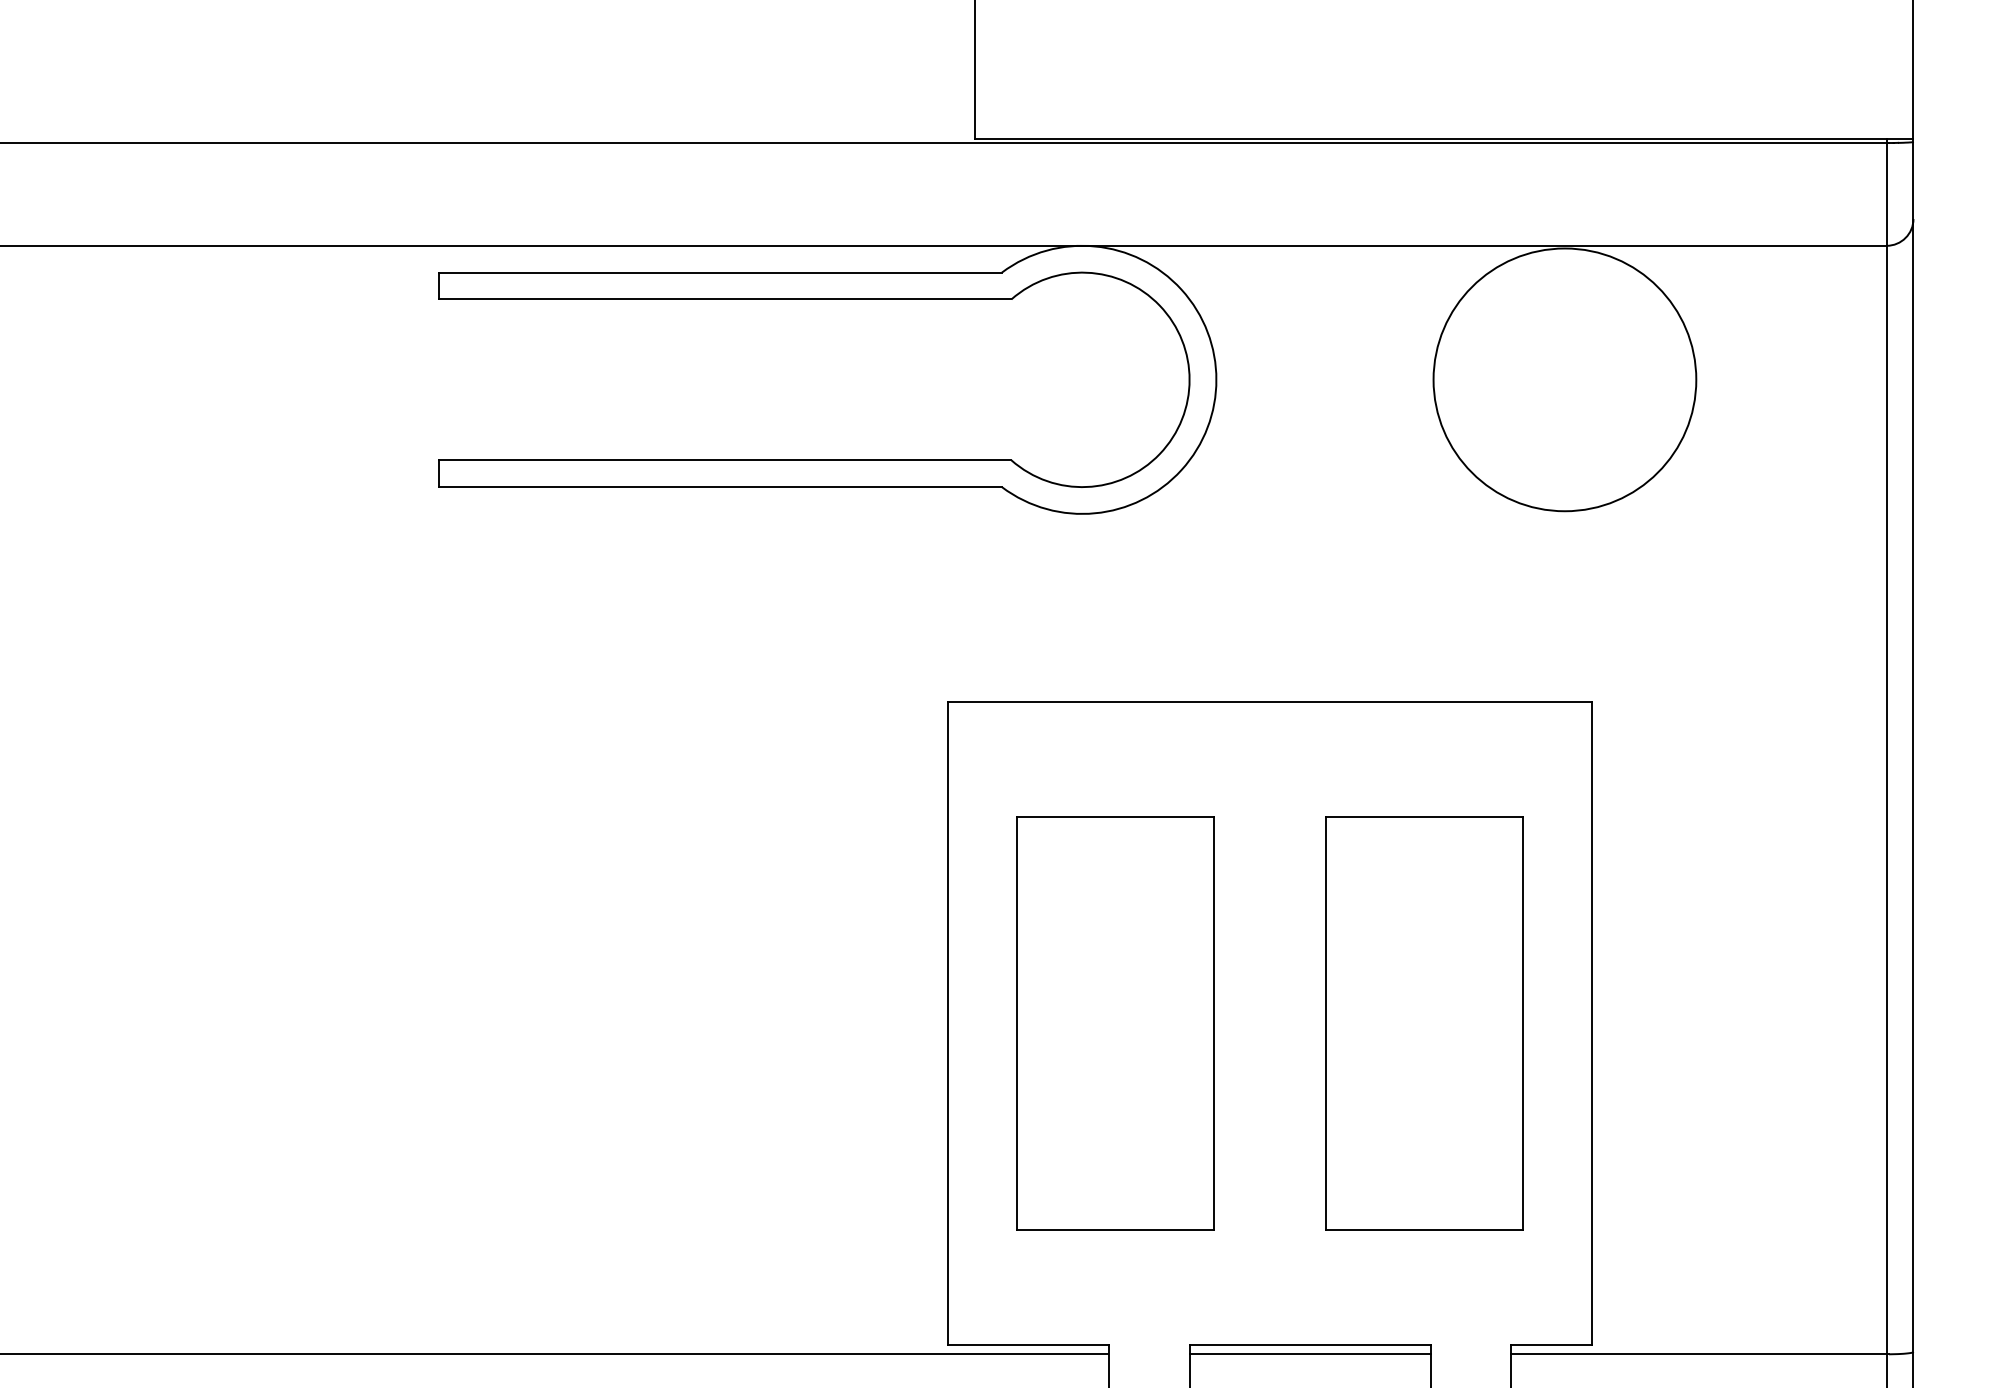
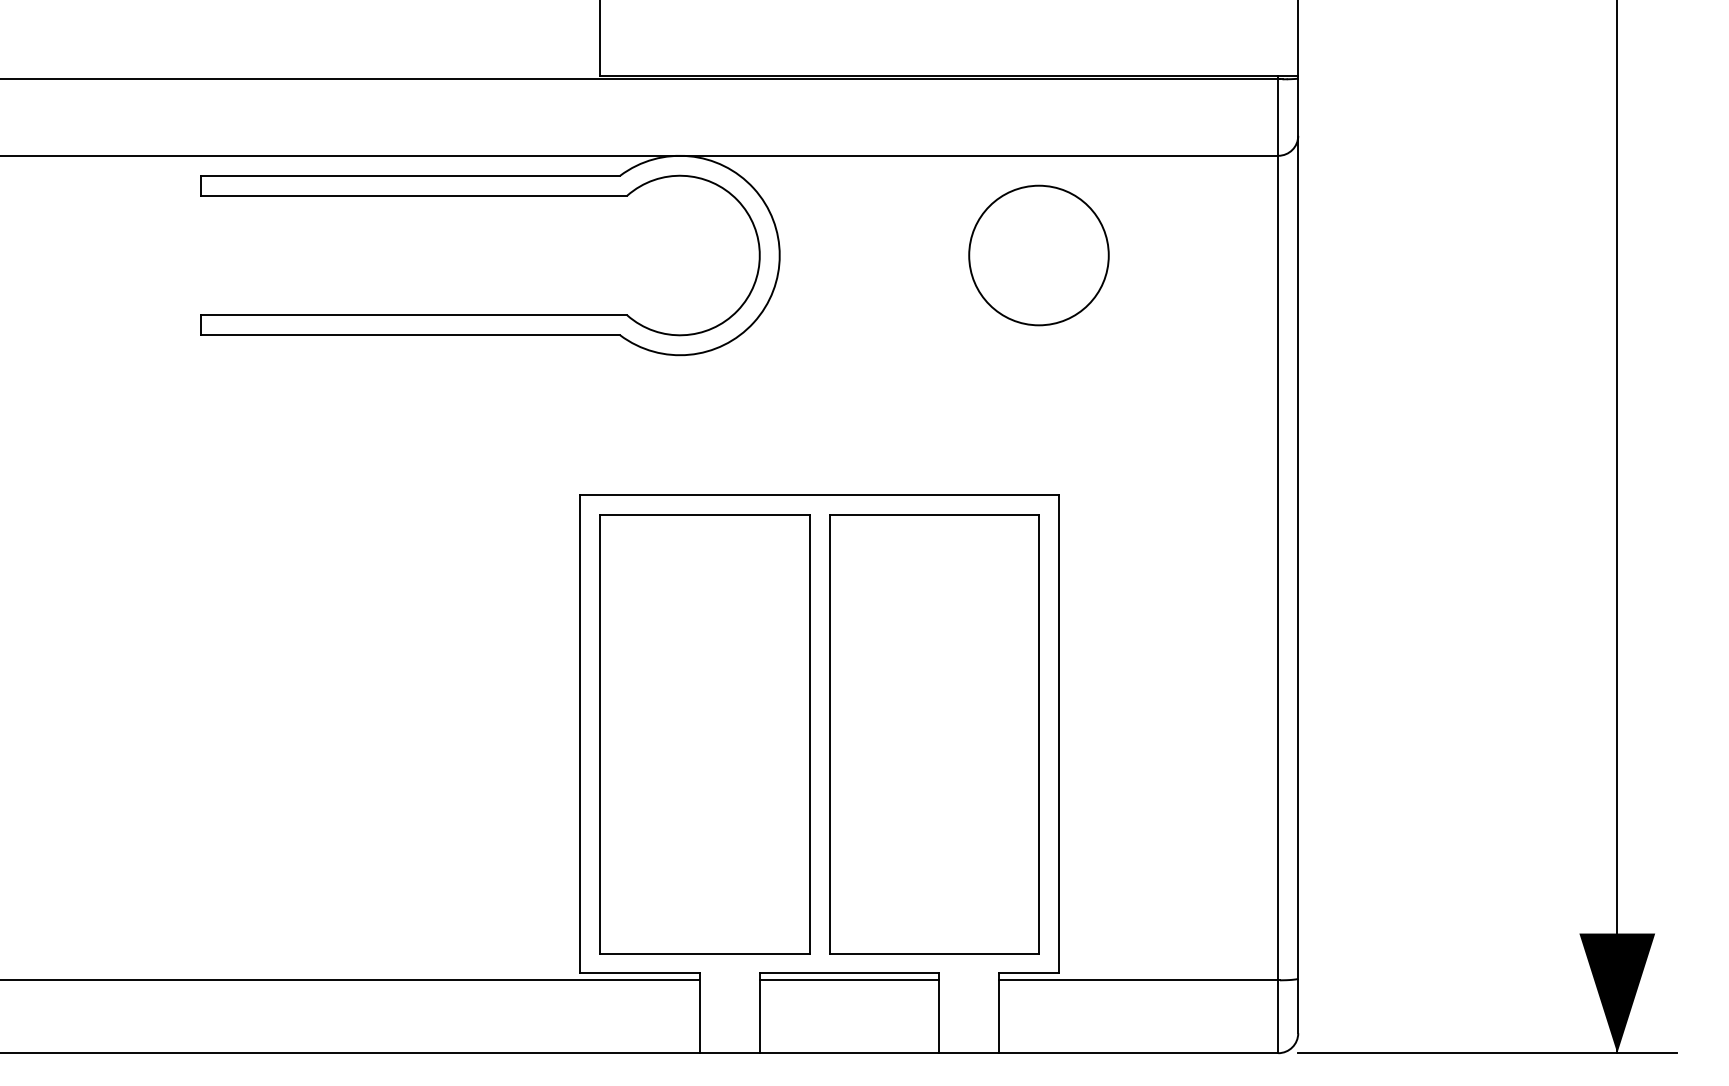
circle: (1564, 379) -> (1038, 255), size x0.71
part: (1115, 1023) -> (704, 734), size x1.43
part: (1424, 1023) -> (934, 734), size x1.43

